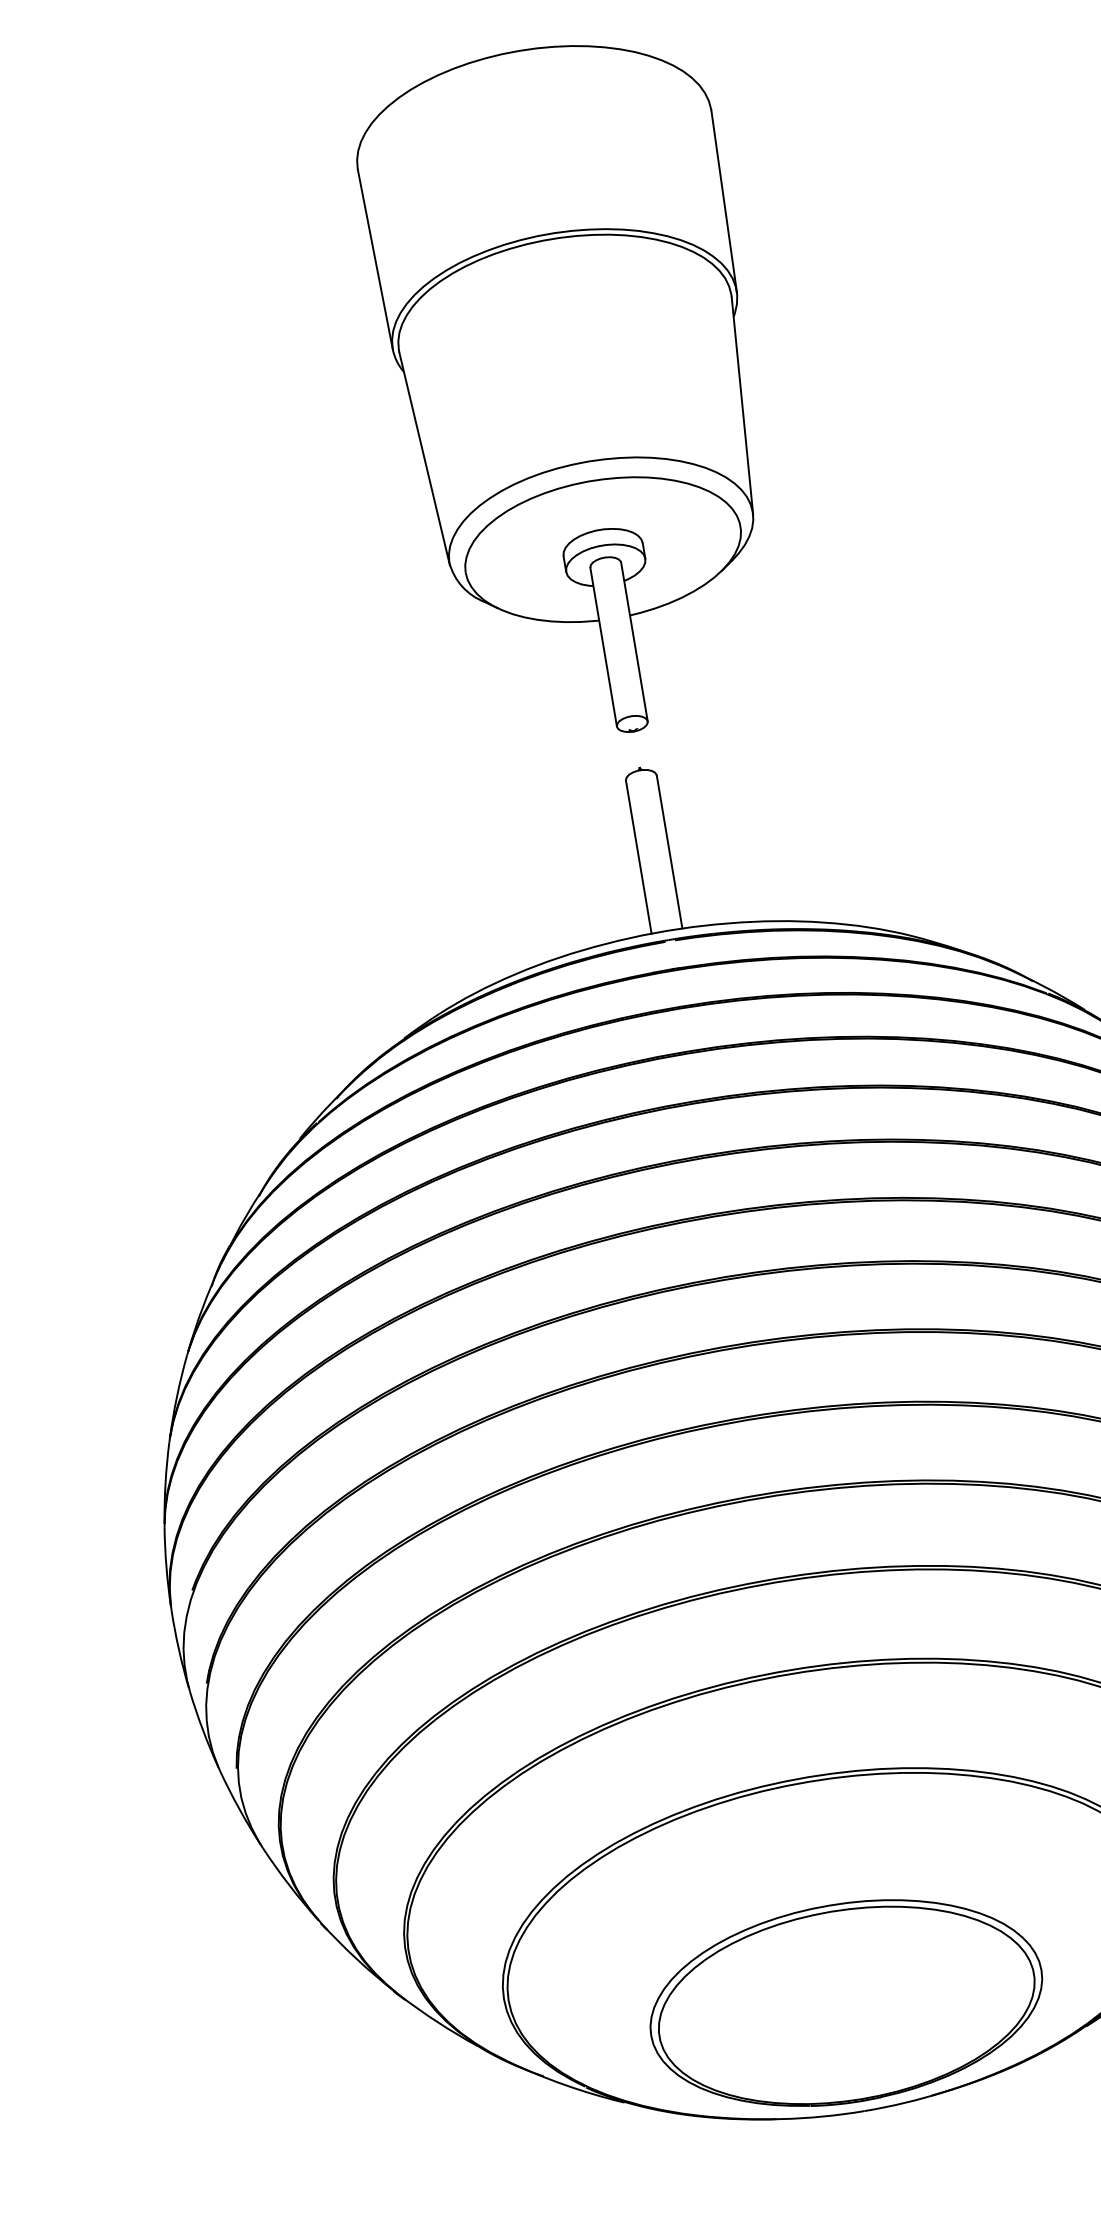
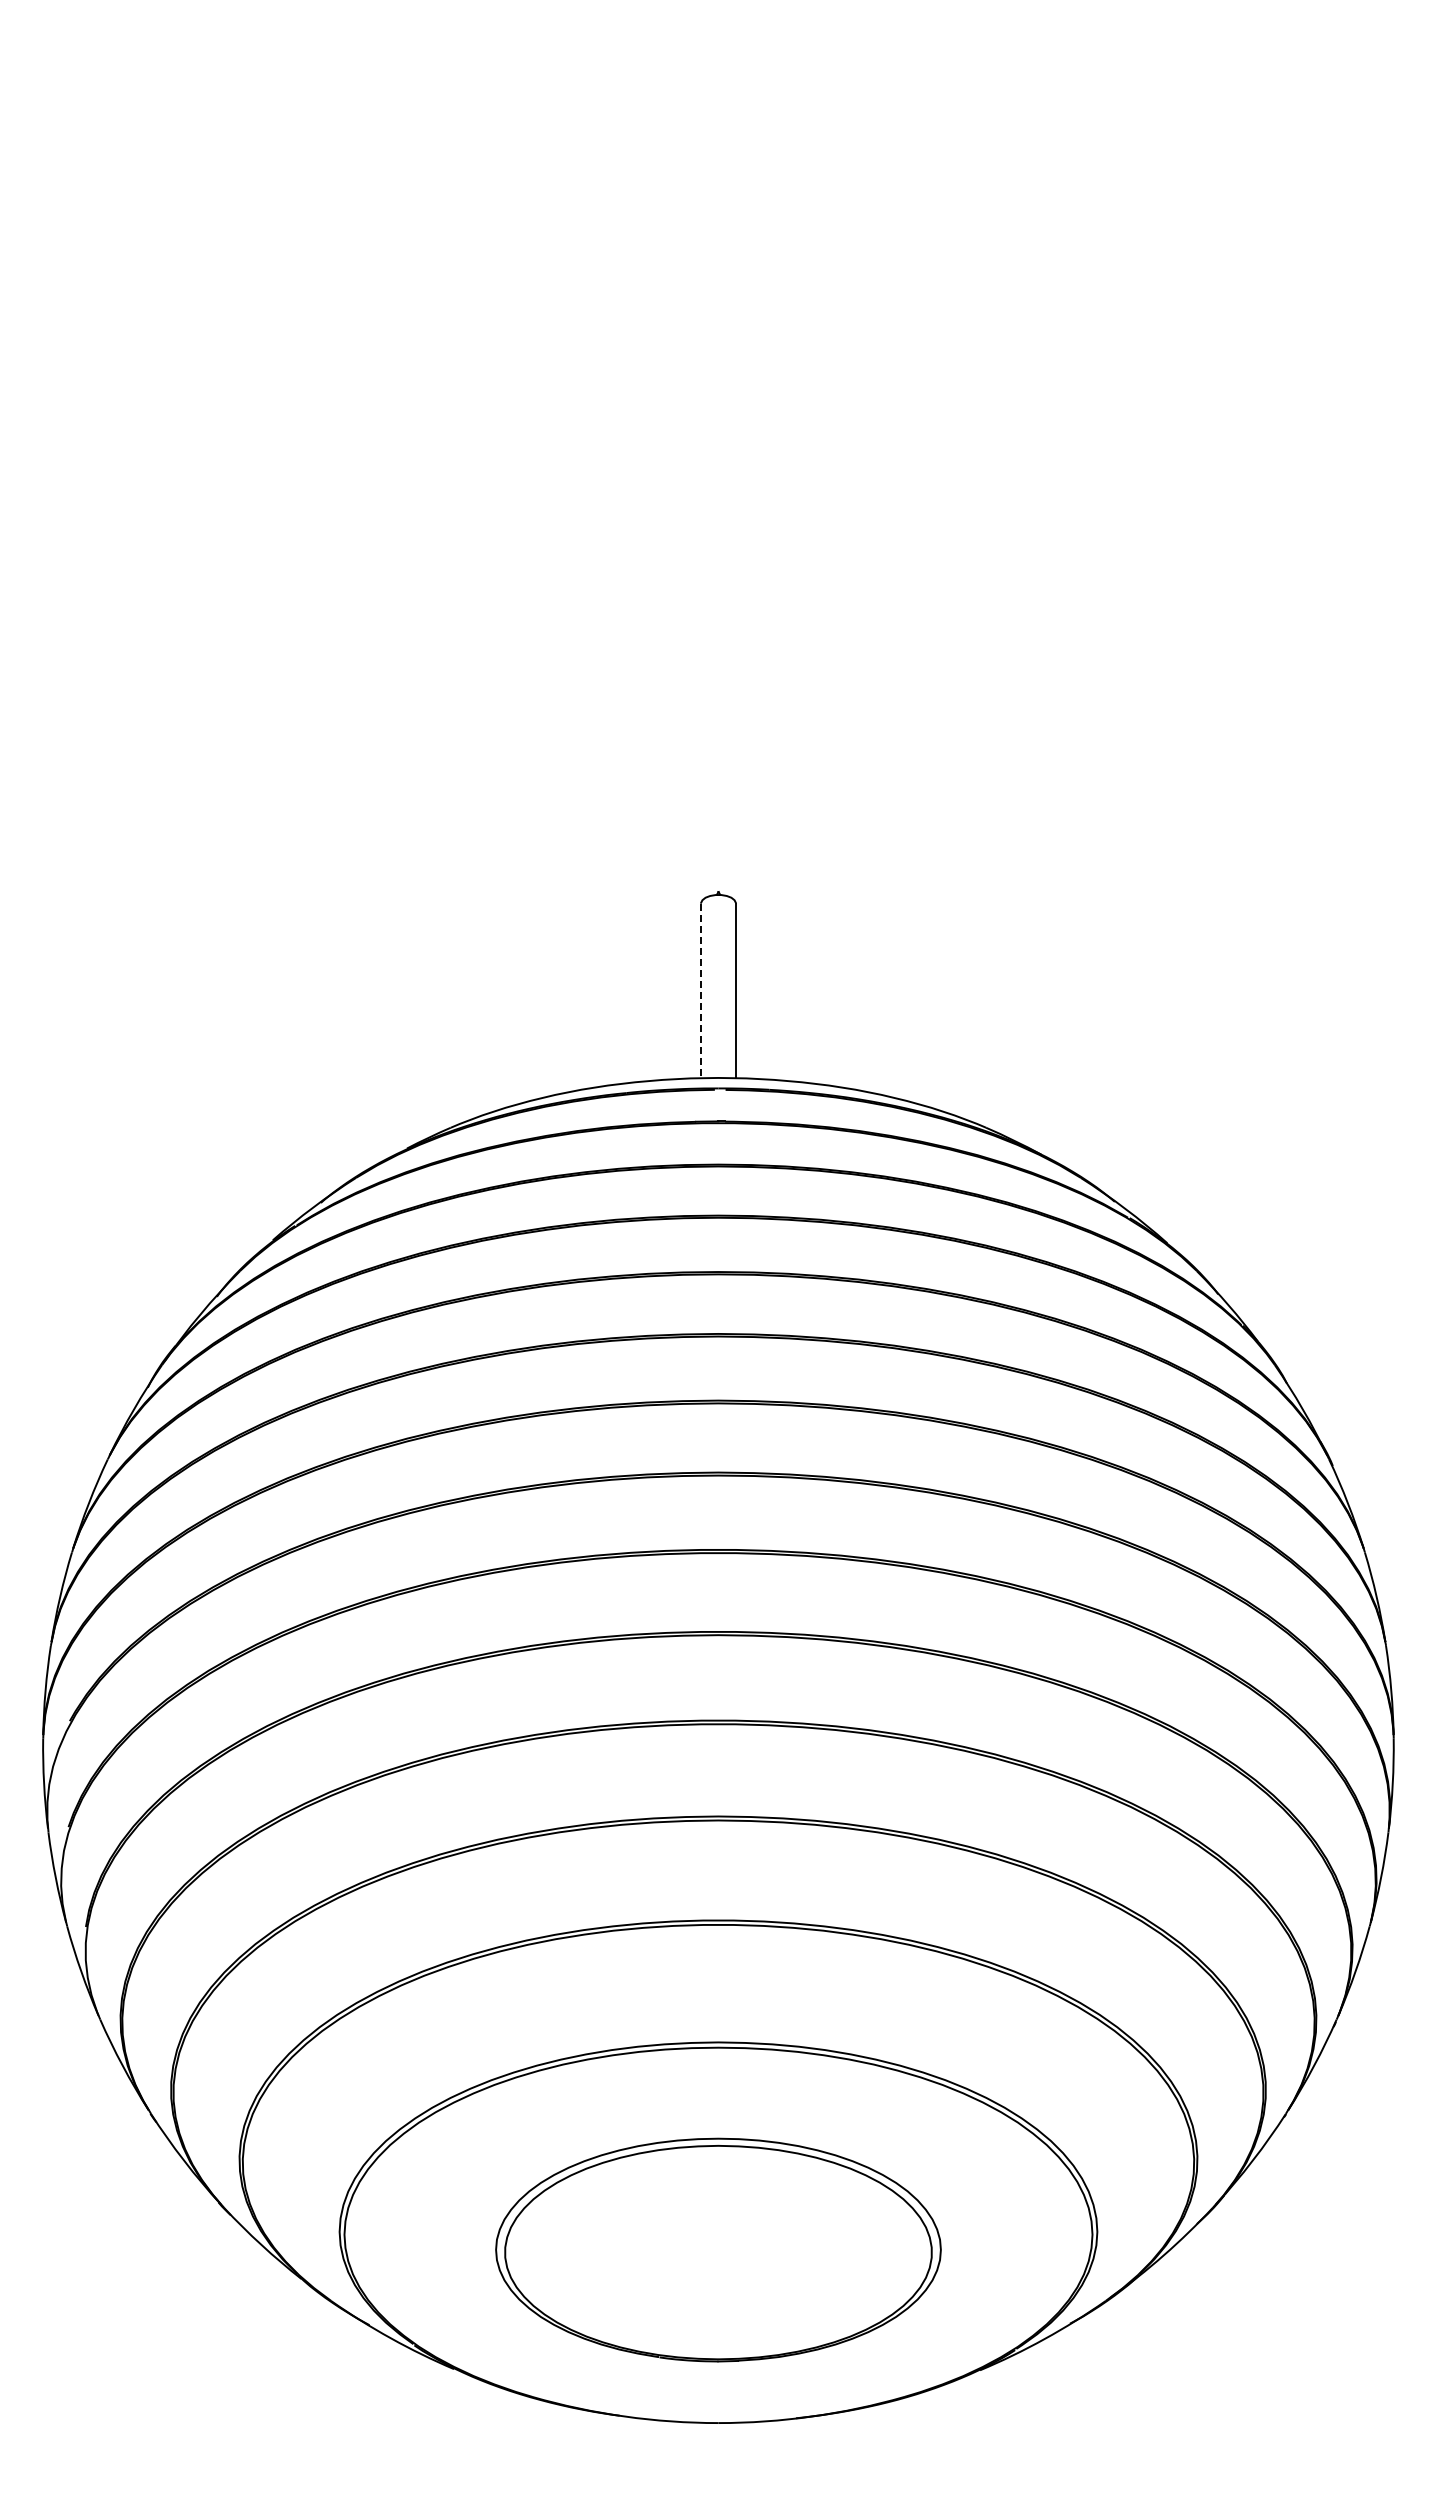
part: (576, 390) -> (718, 462), removed
line: (638, 857) -> (700, 991), solid -> dashed
part: (846, 2002) -> (718, 2249), moved

